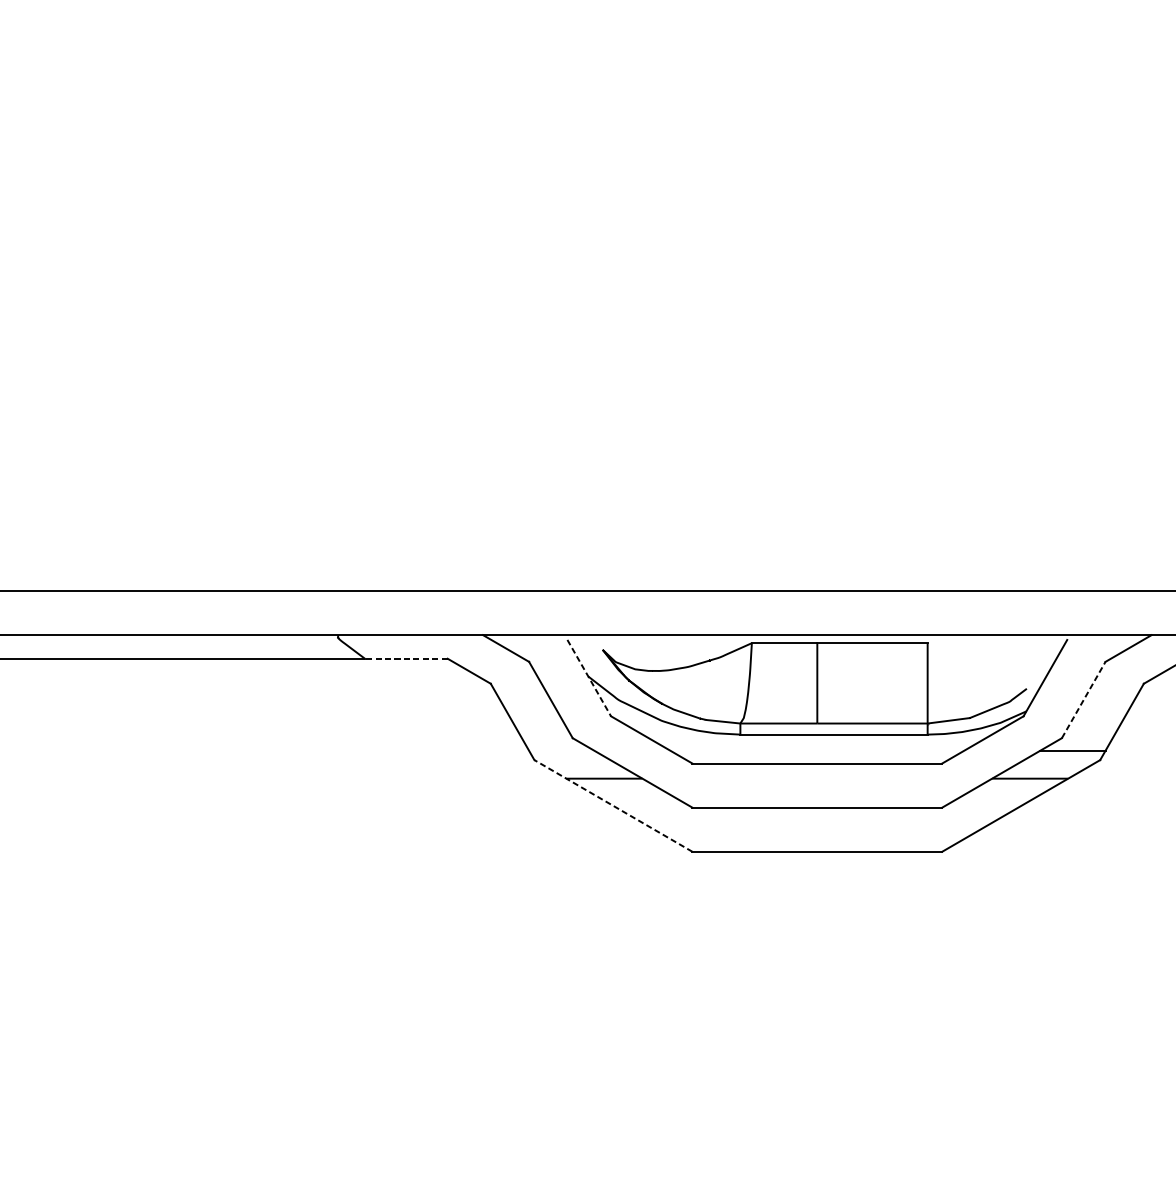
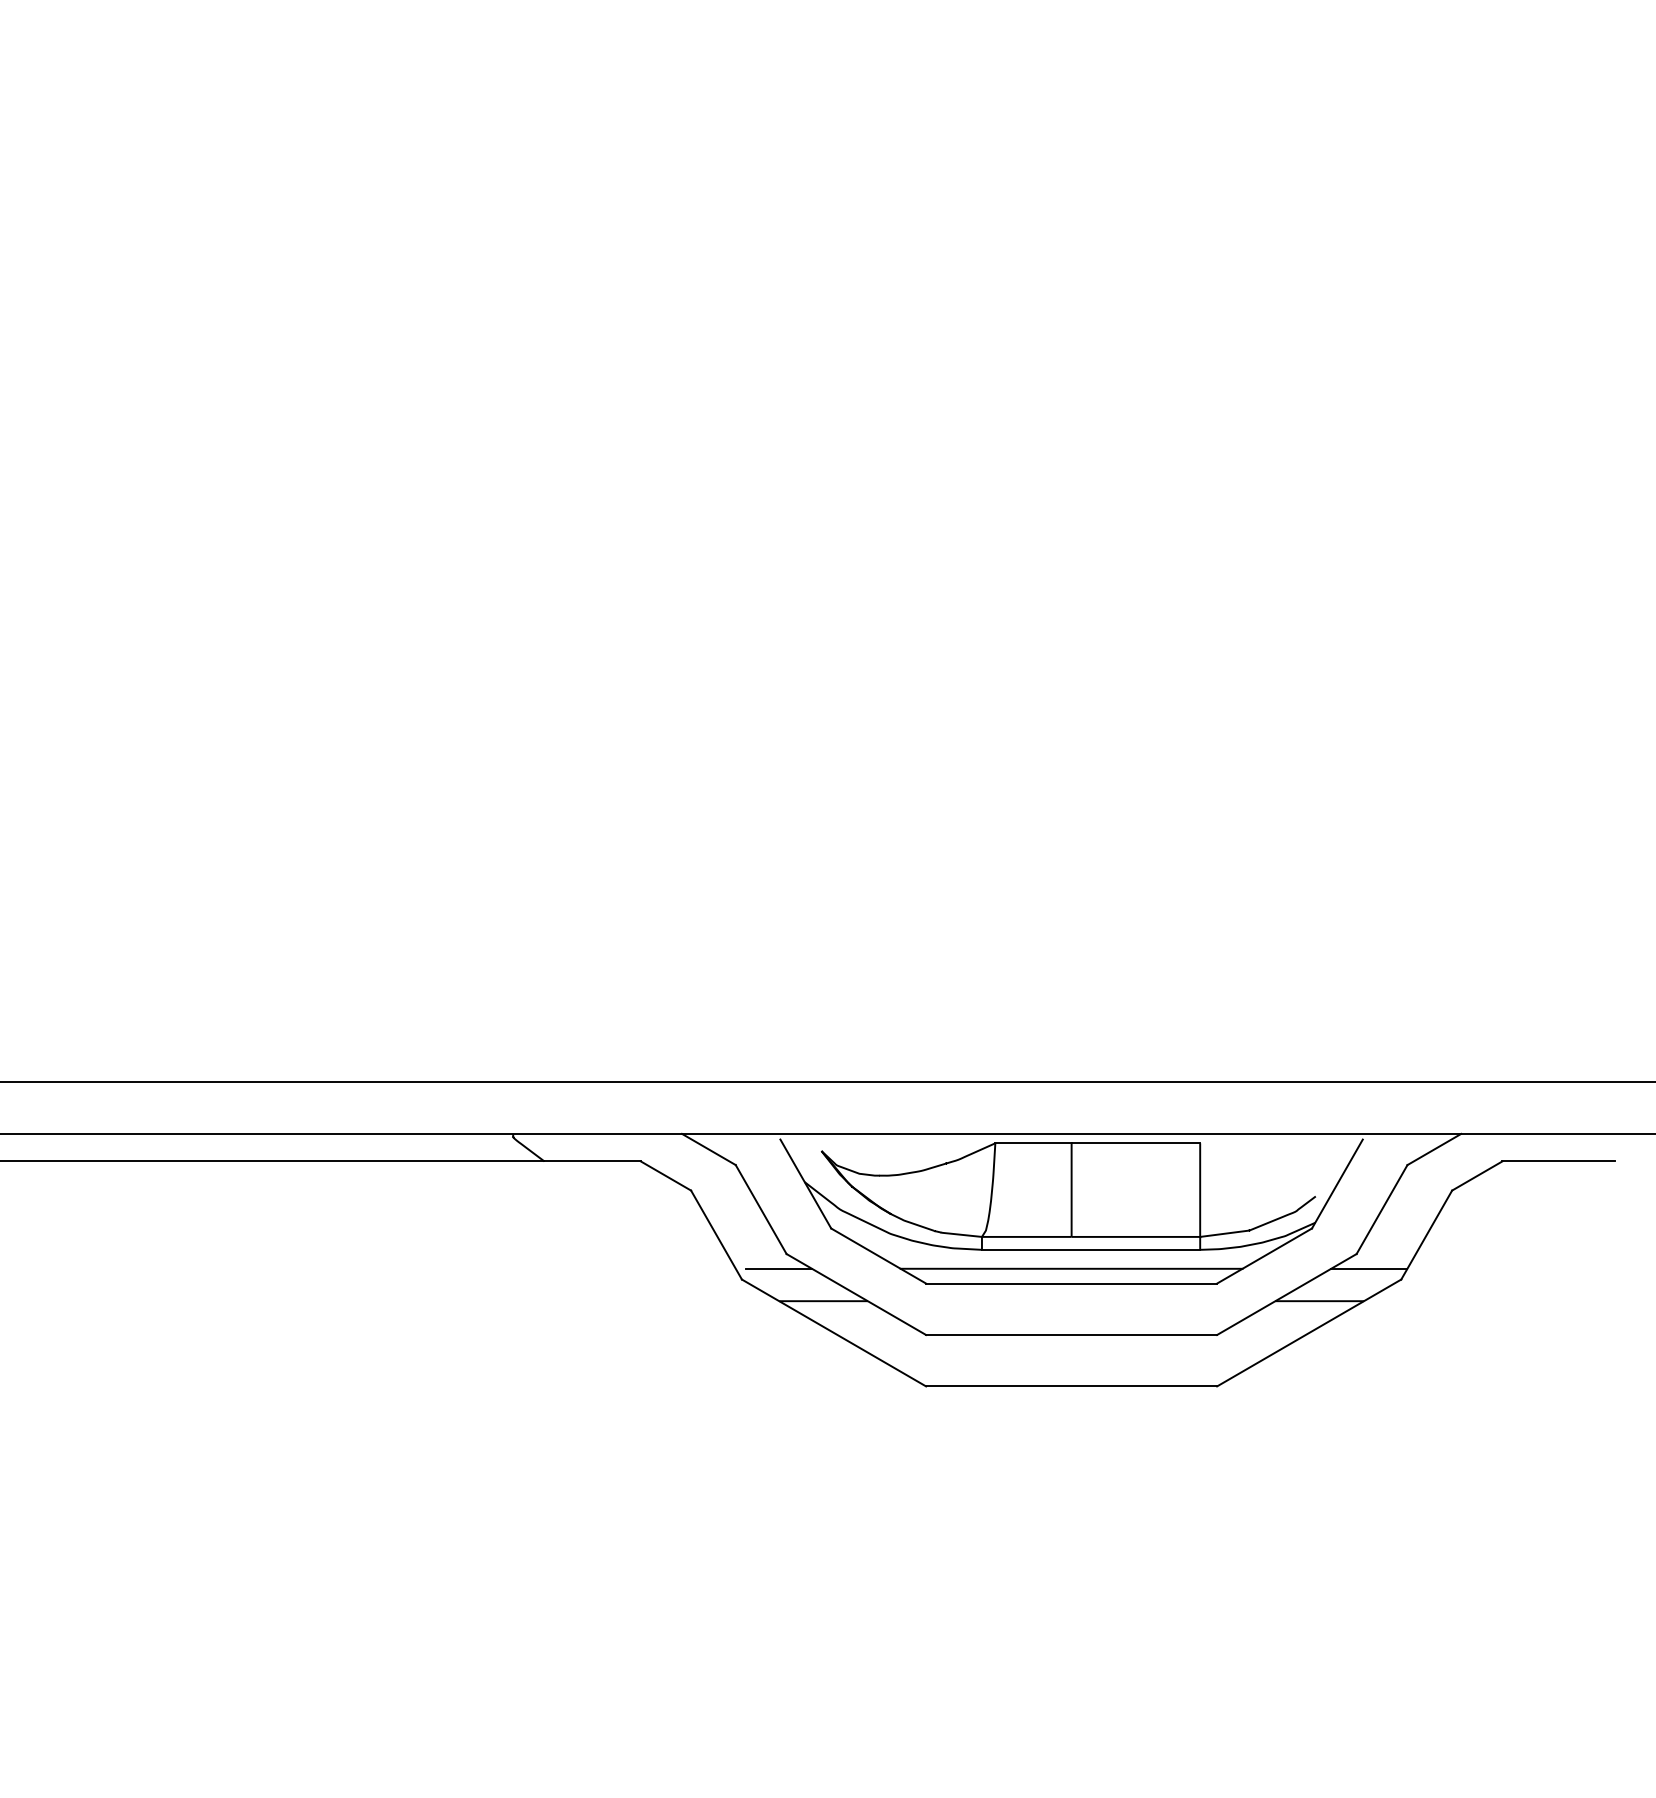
line: (406, 658) -> (592, 1161), dashed -> solid
line: (589, 678) -> (806, 1184), dashed -> solid
line: (1084, 699) -> (1382, 1209), dashed -> solid
line: (565, 750) -> (778, 1268), added
line: (817, 750) -> (1071, 1268), added
line: (612, 805) -> (833, 1332), dashed -> solid

